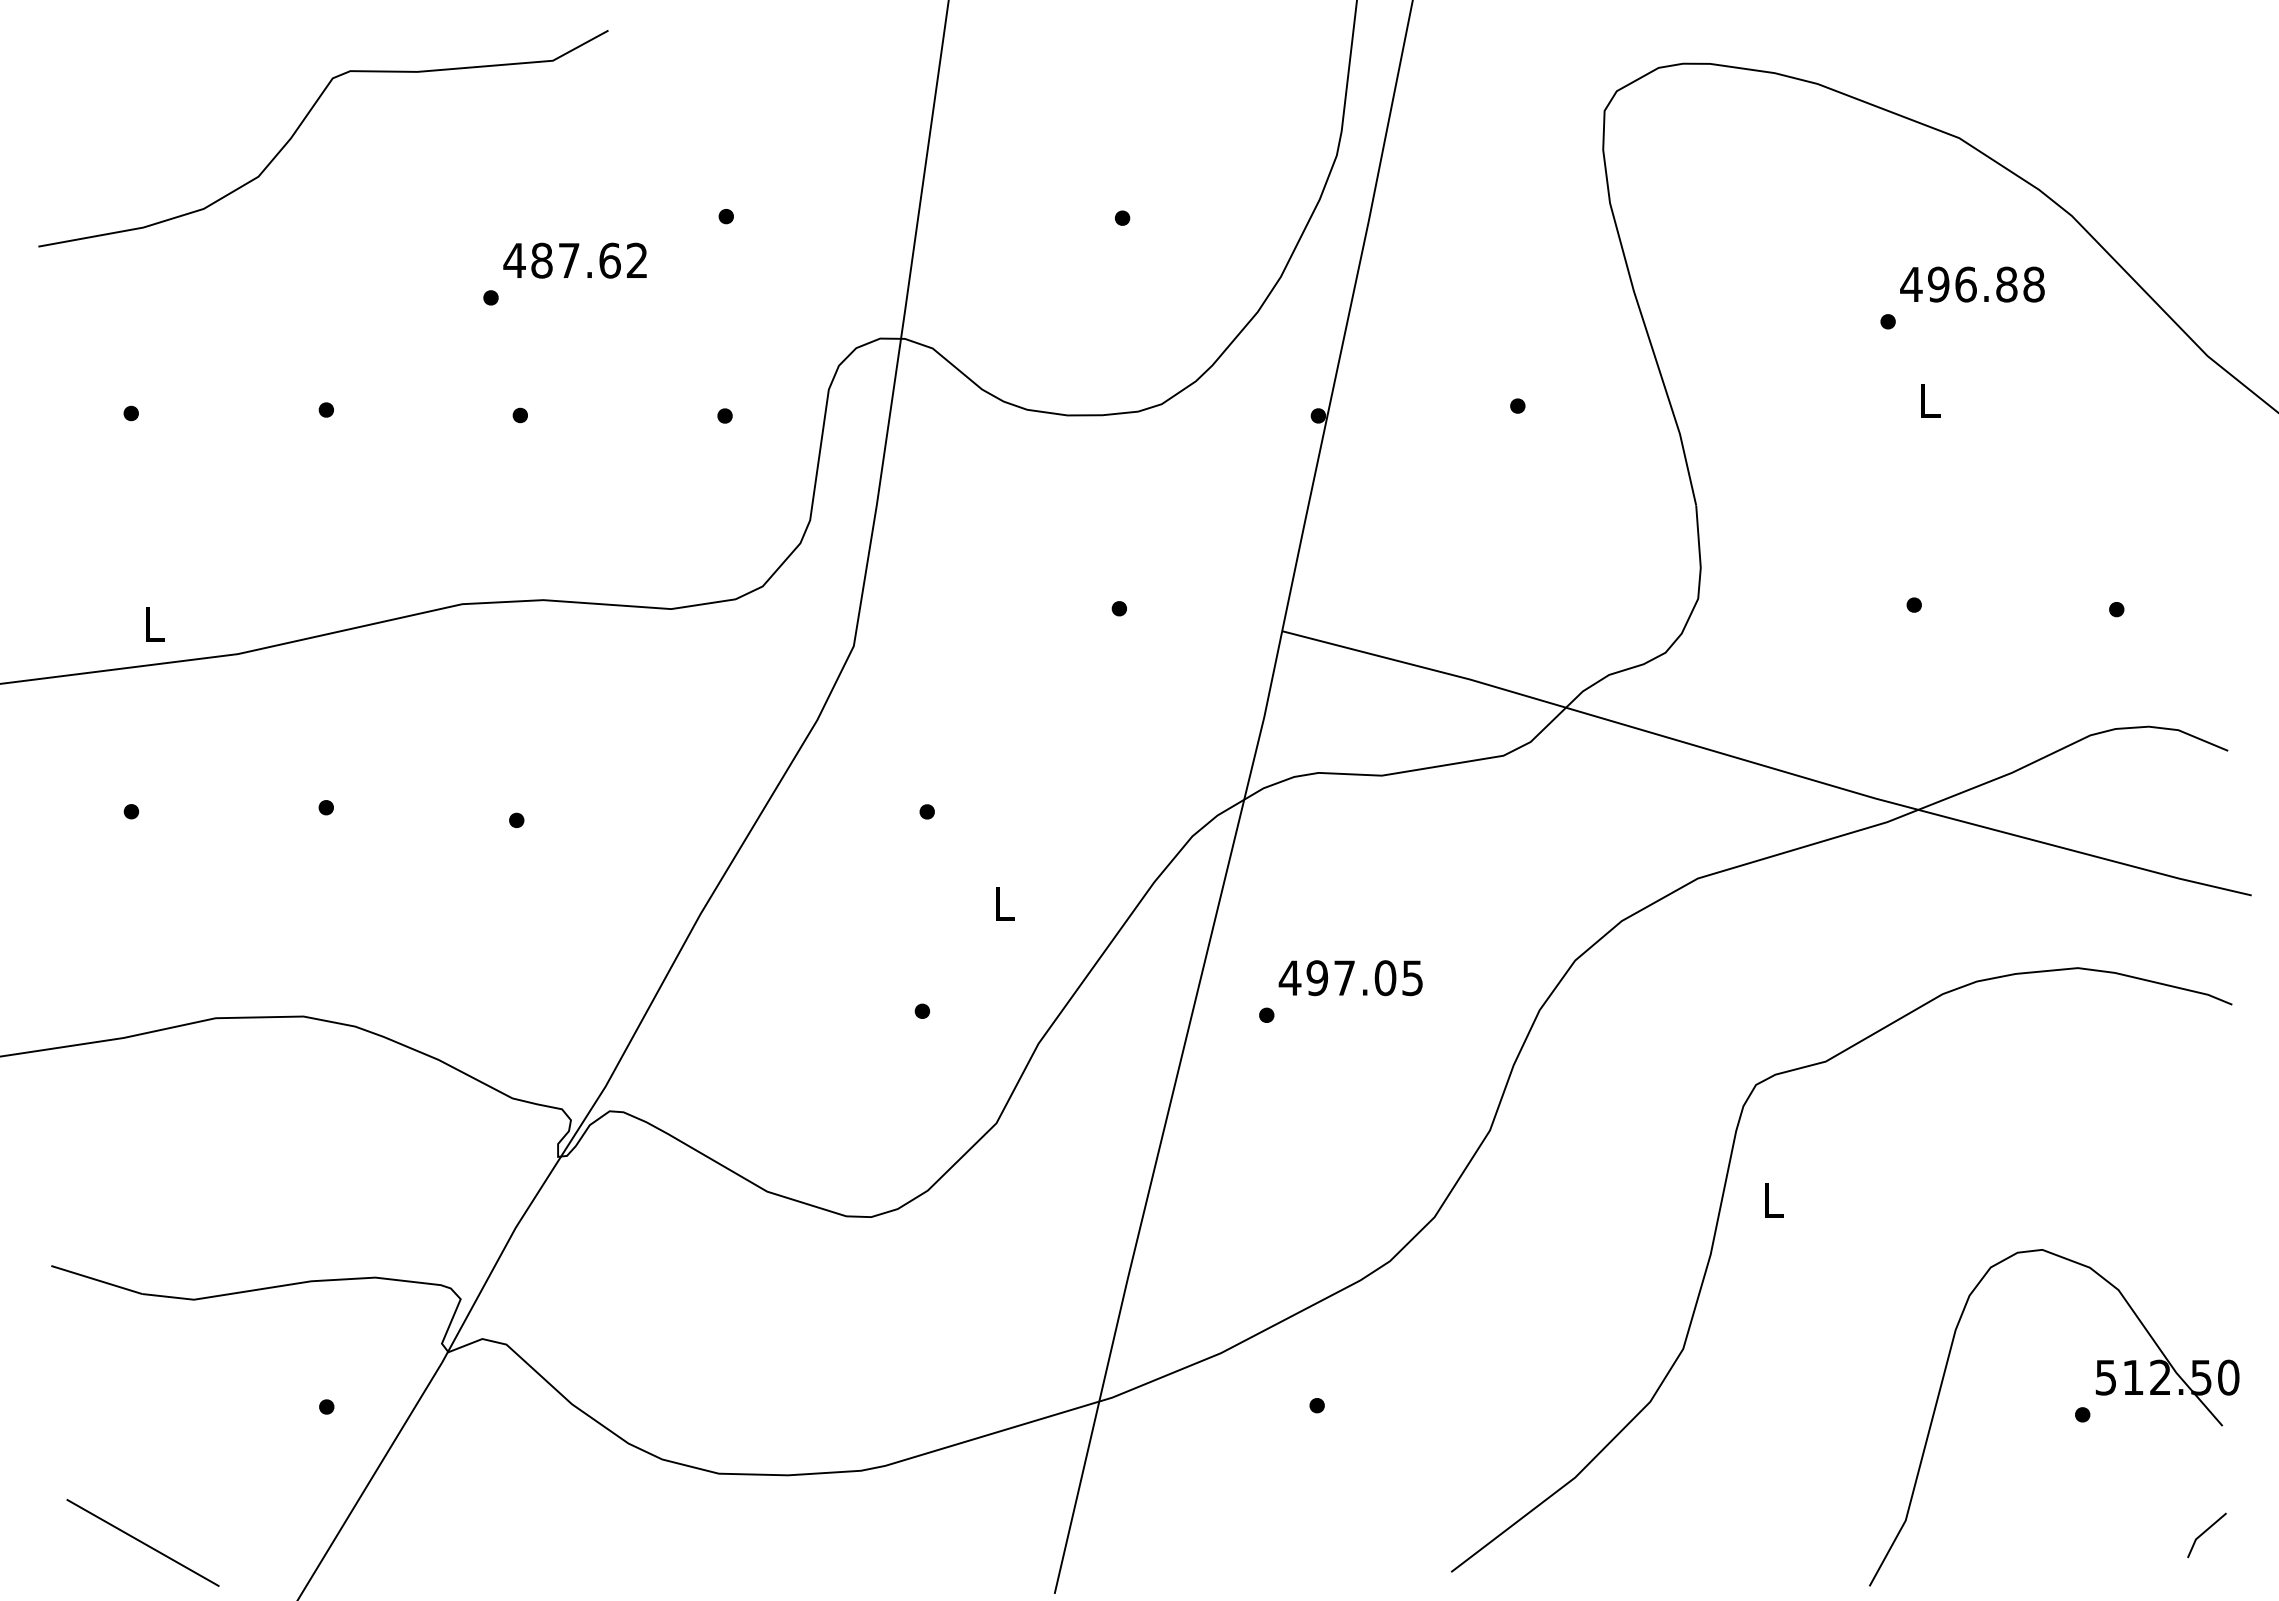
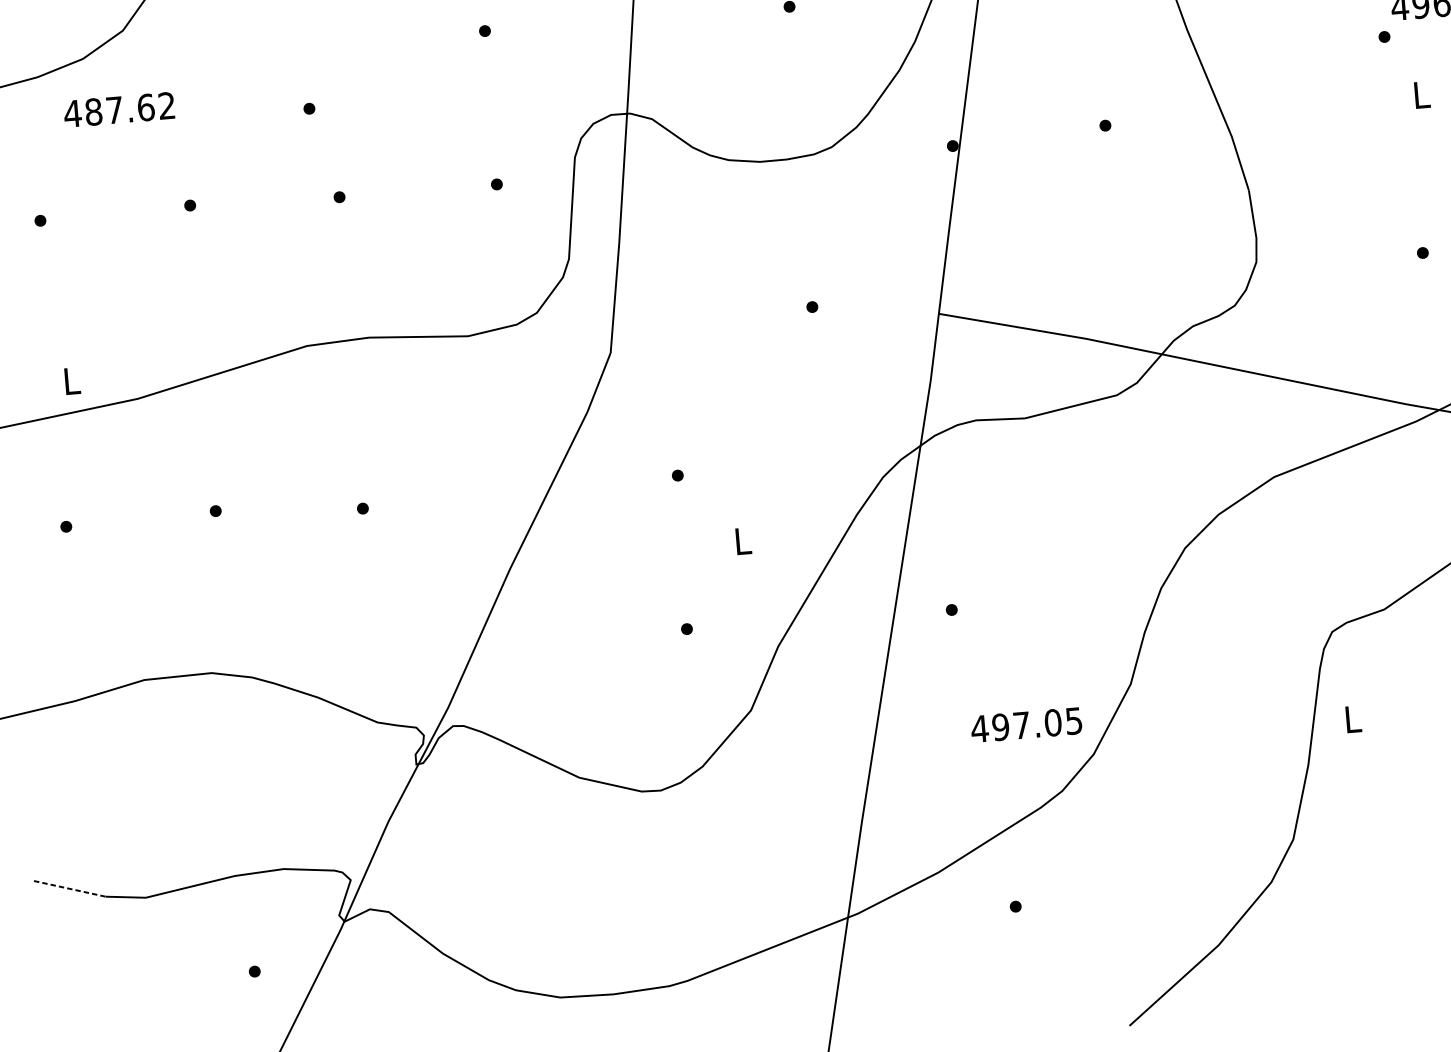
text: (574, 260) -> (118, 109), moved
text: (1350, 978) -> (1026, 725), moved
line: (96, 1280) -> (69, 889), solid -> dashed

